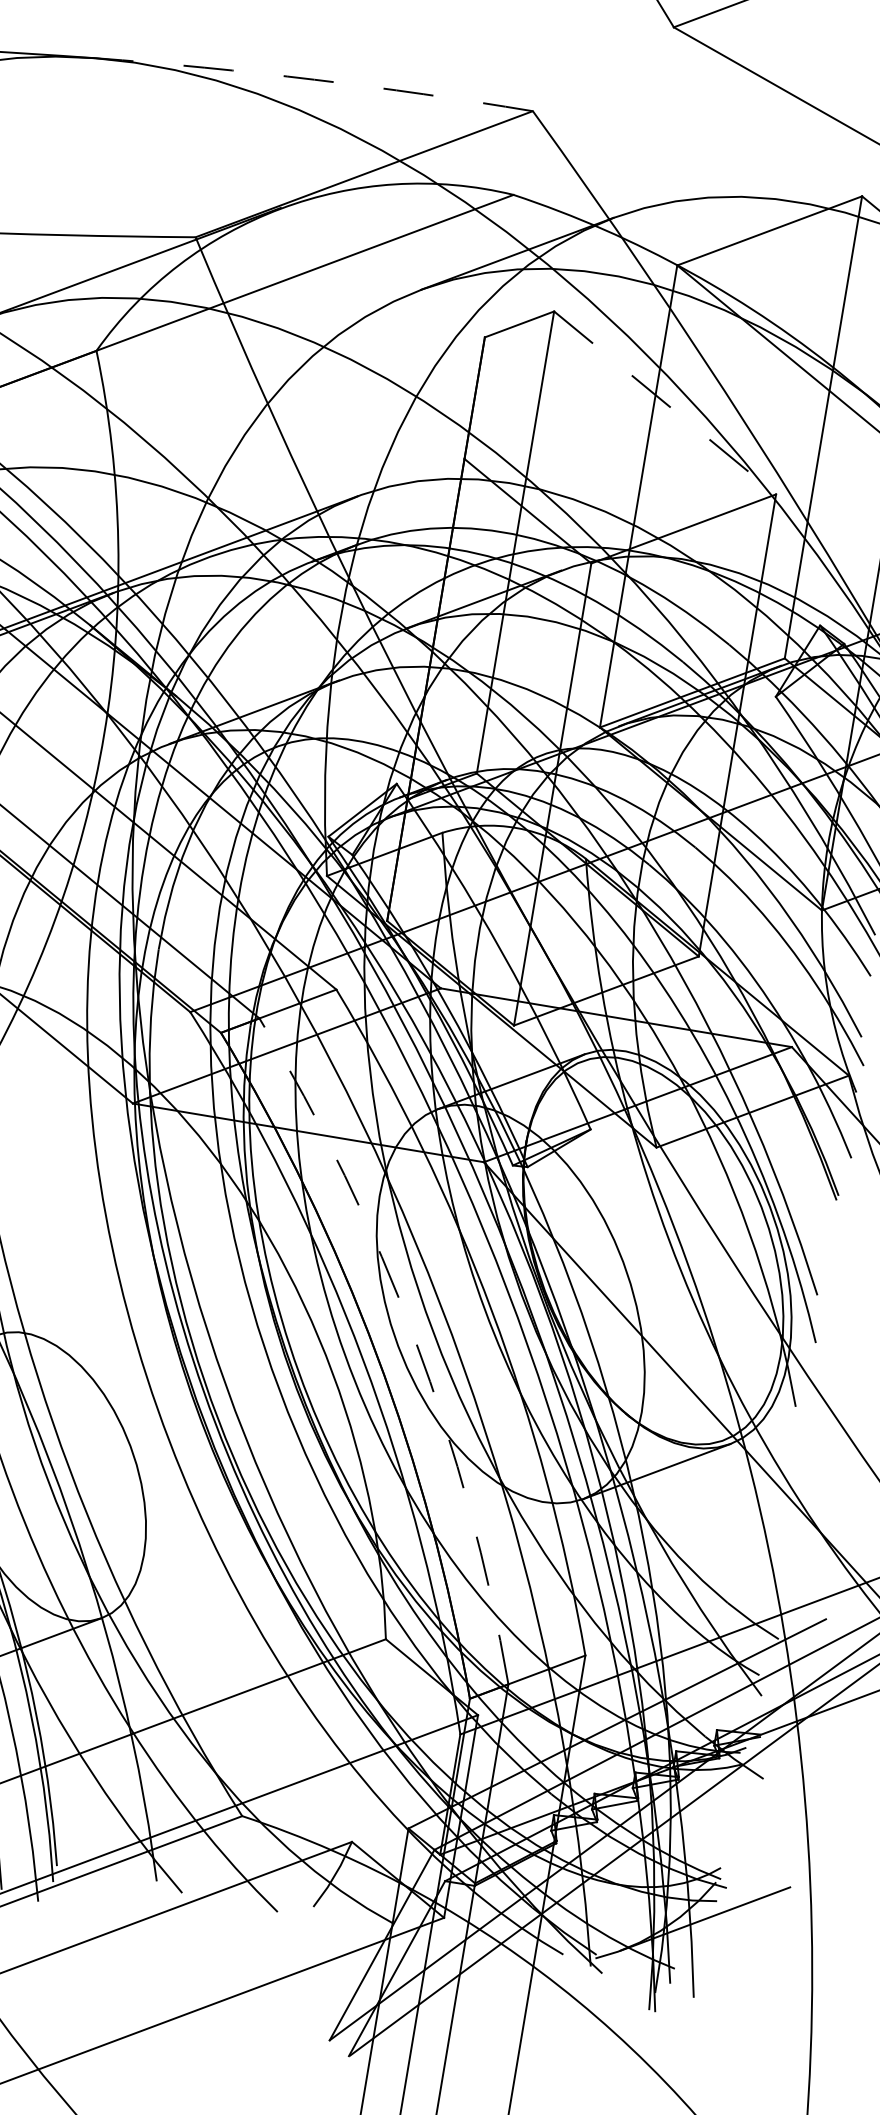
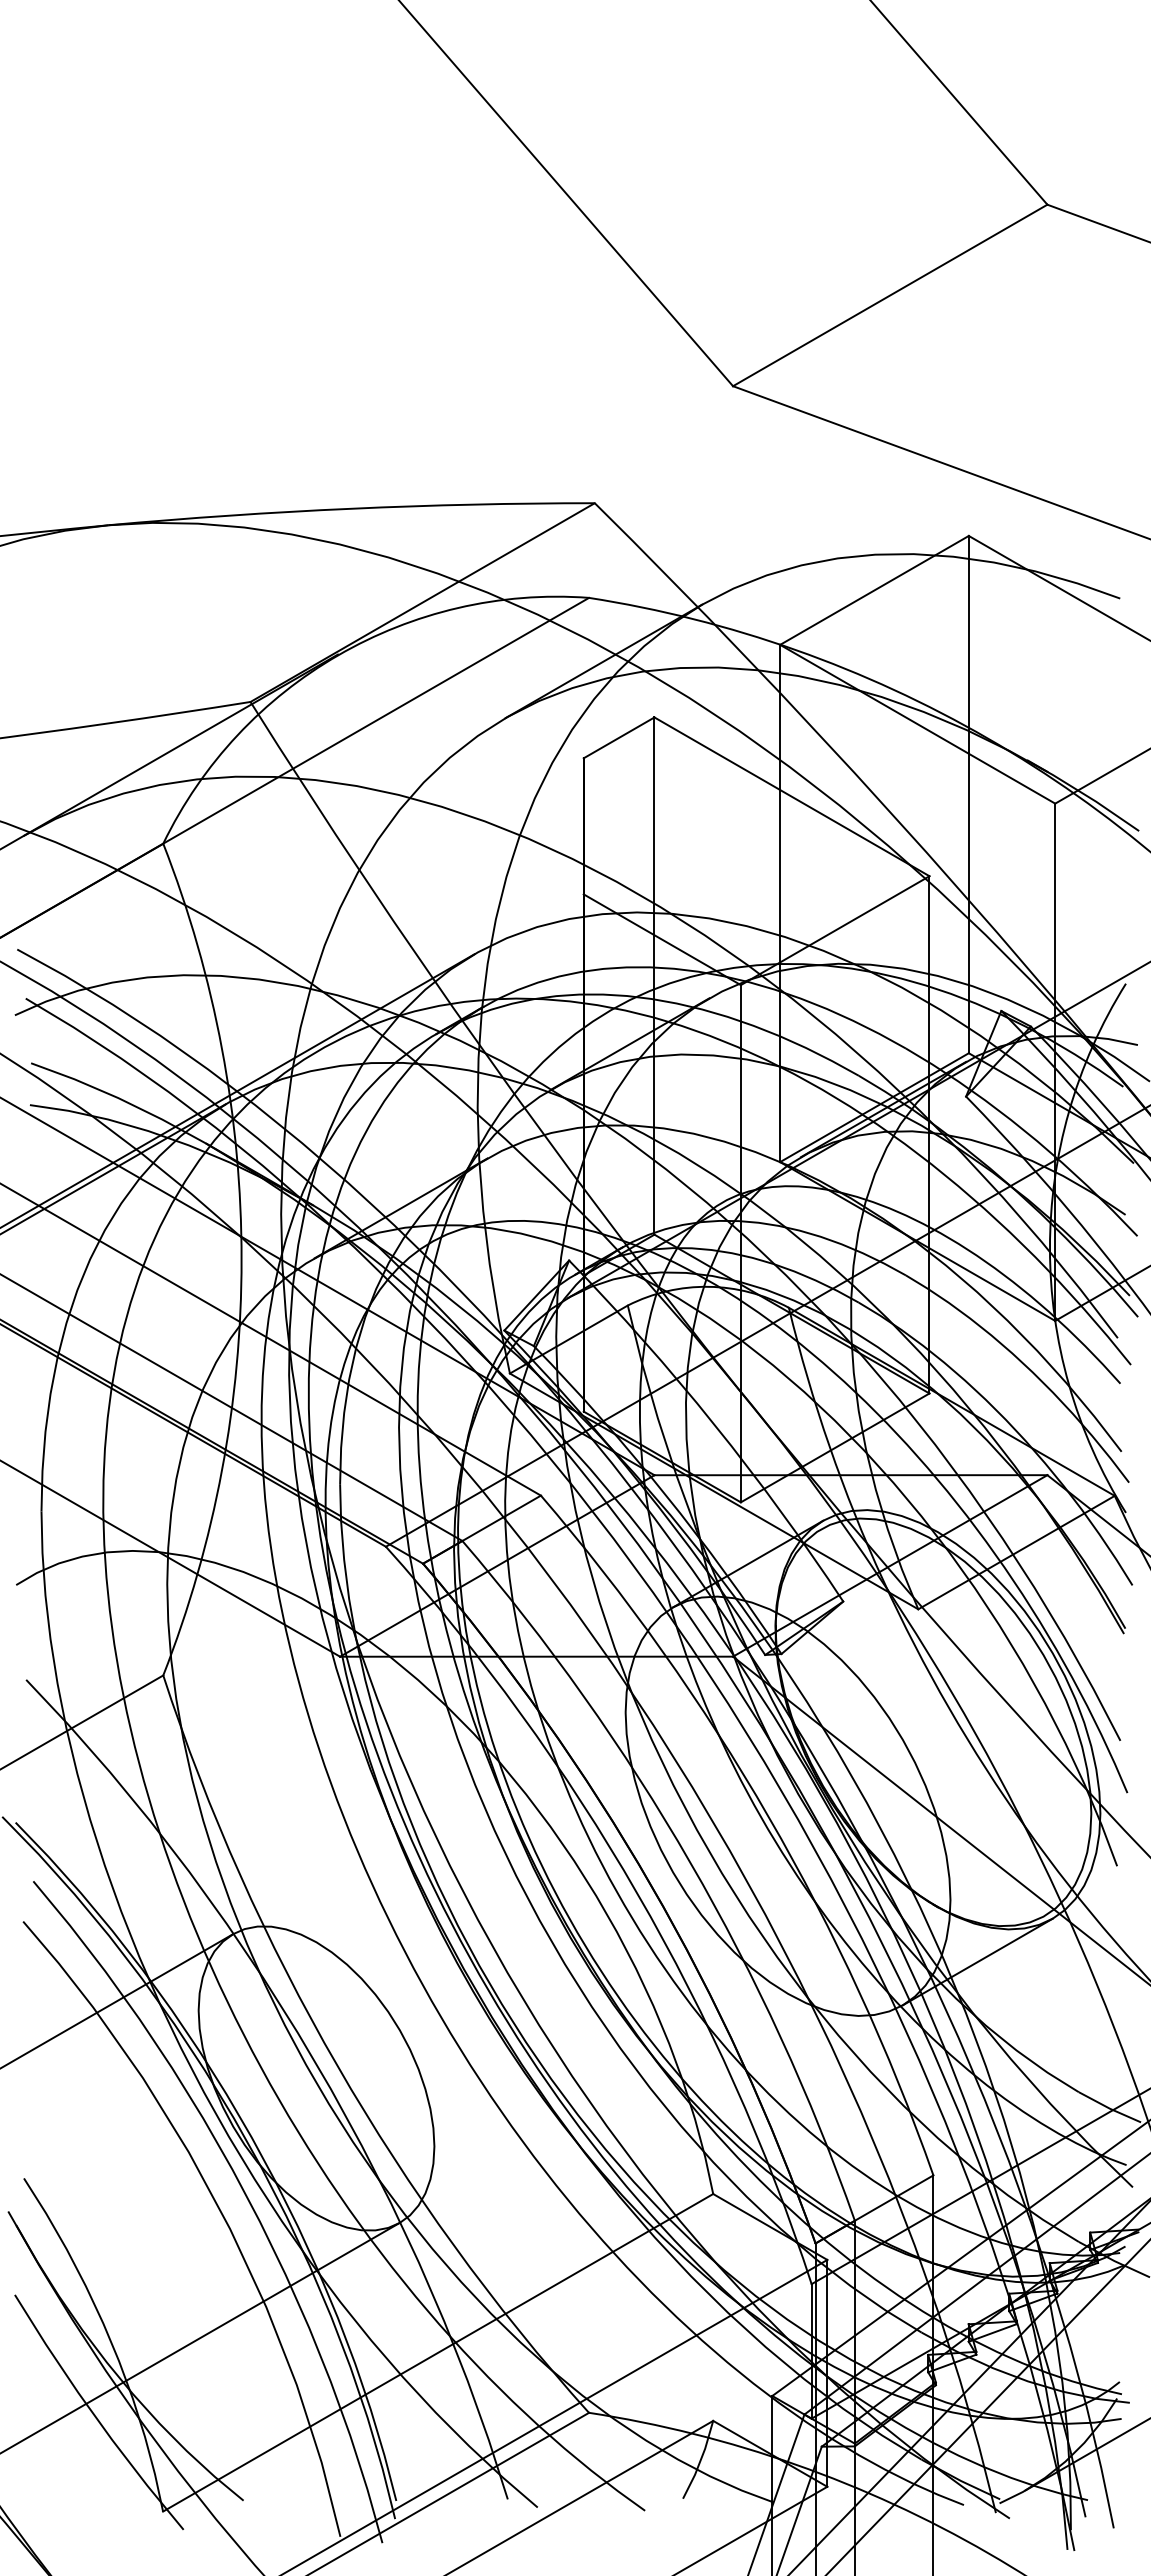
arc: (314, 79) -> (351, 508), dashed -> solid
line: (664, 402) -> (791, 796), dashed -> solid
arc: (415, 1339) -> (690, 1862), dashed -> solid

